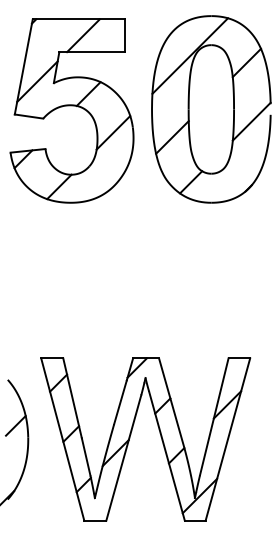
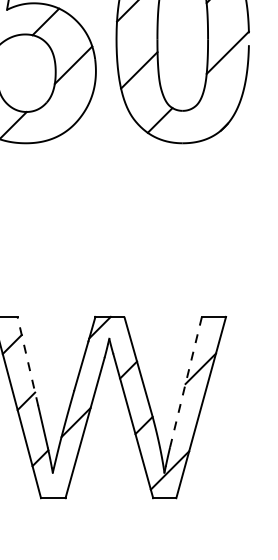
line: (72, 397) -> (27, 360), solid -> dashed
line: (214, 417) -> (186, 382), solid -> dashed

